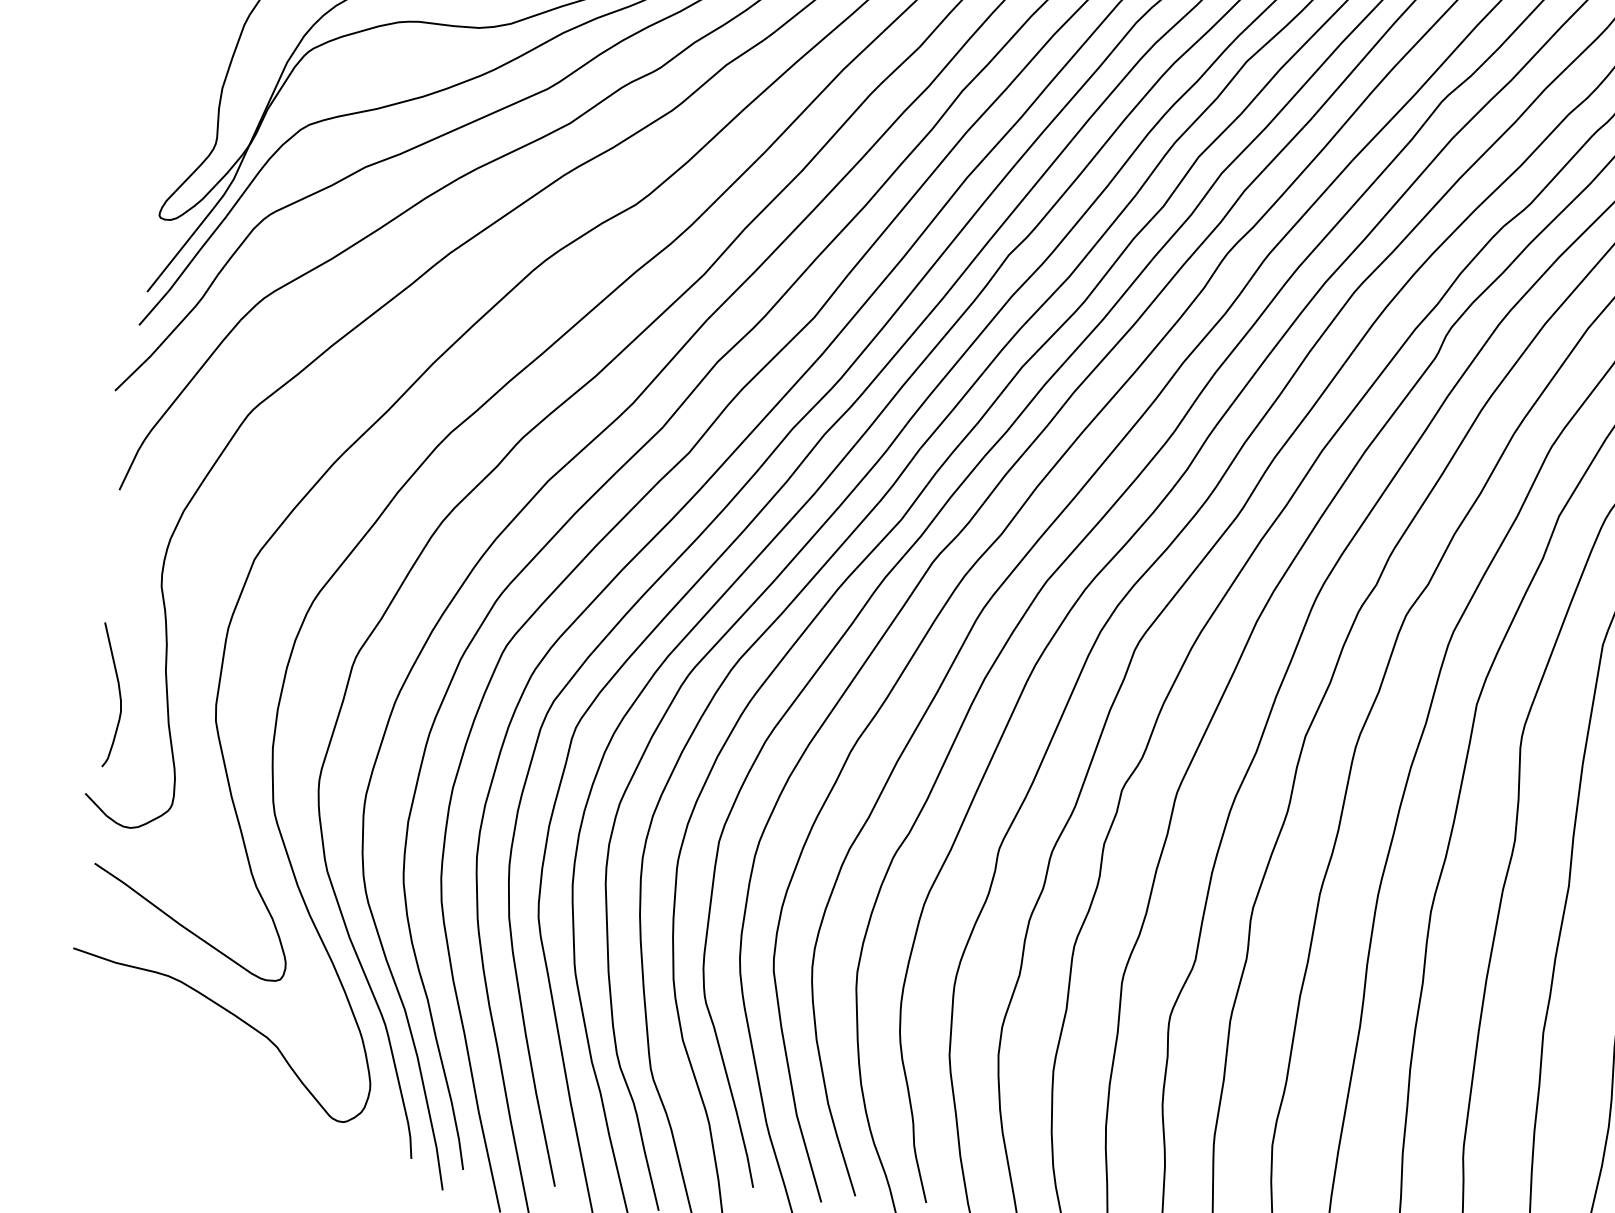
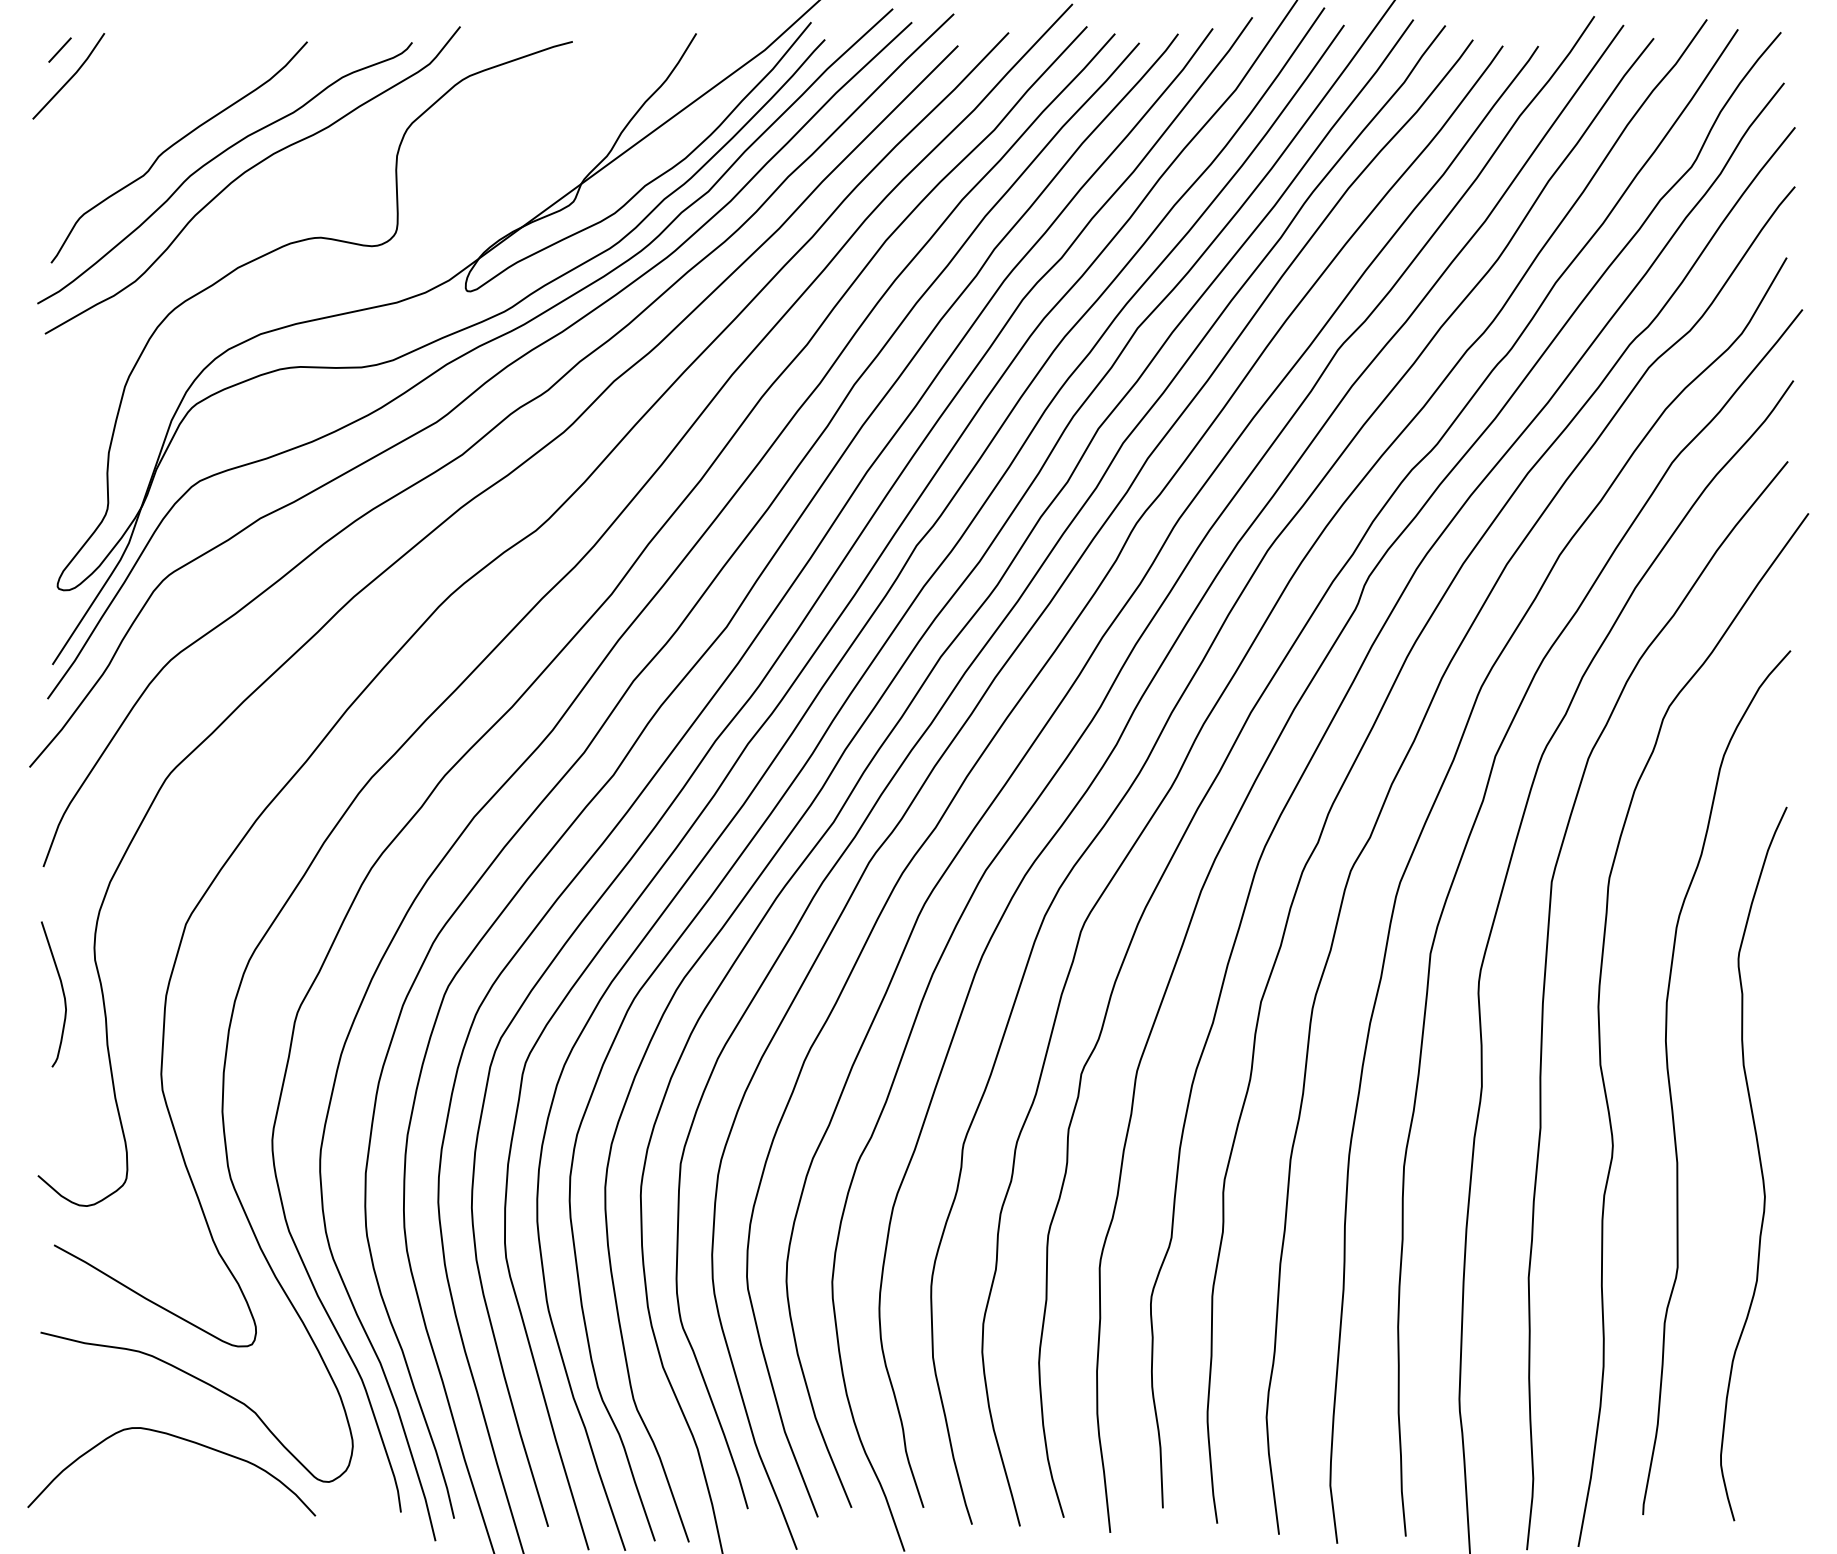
curve: (118, 695) -> (62, 993), moved
curve: (202, 1066) -> (181, 1439), added

